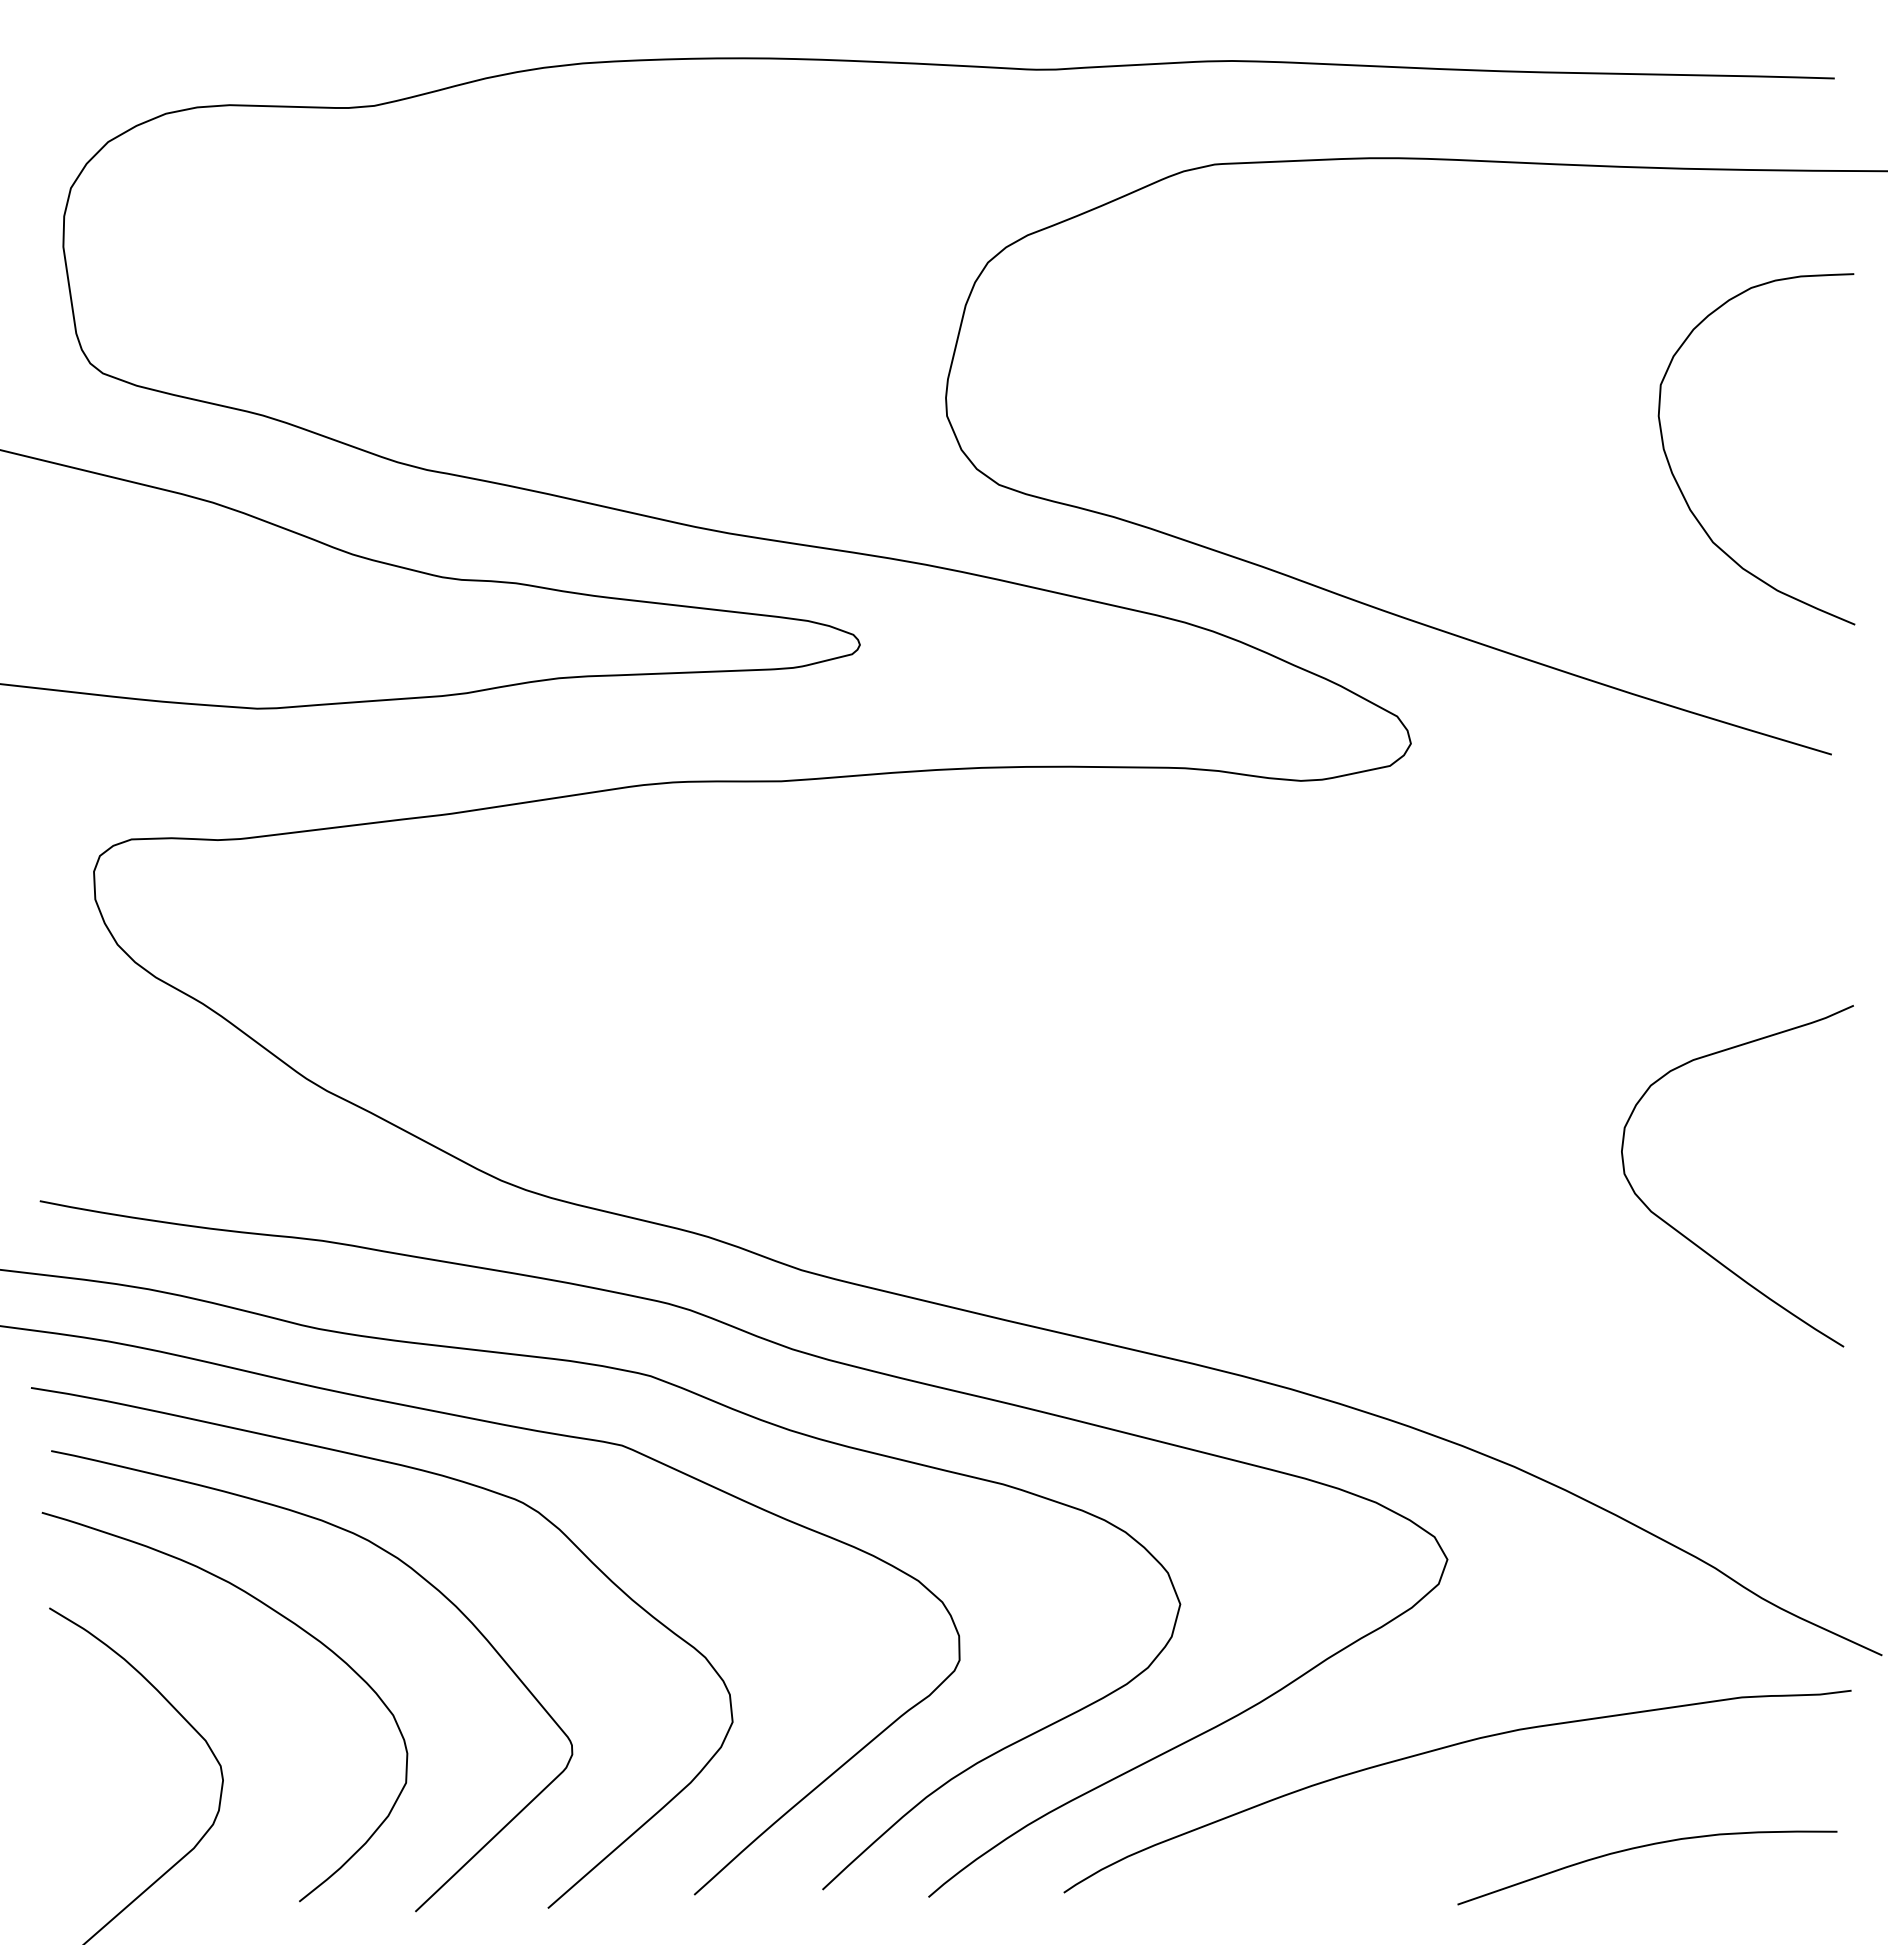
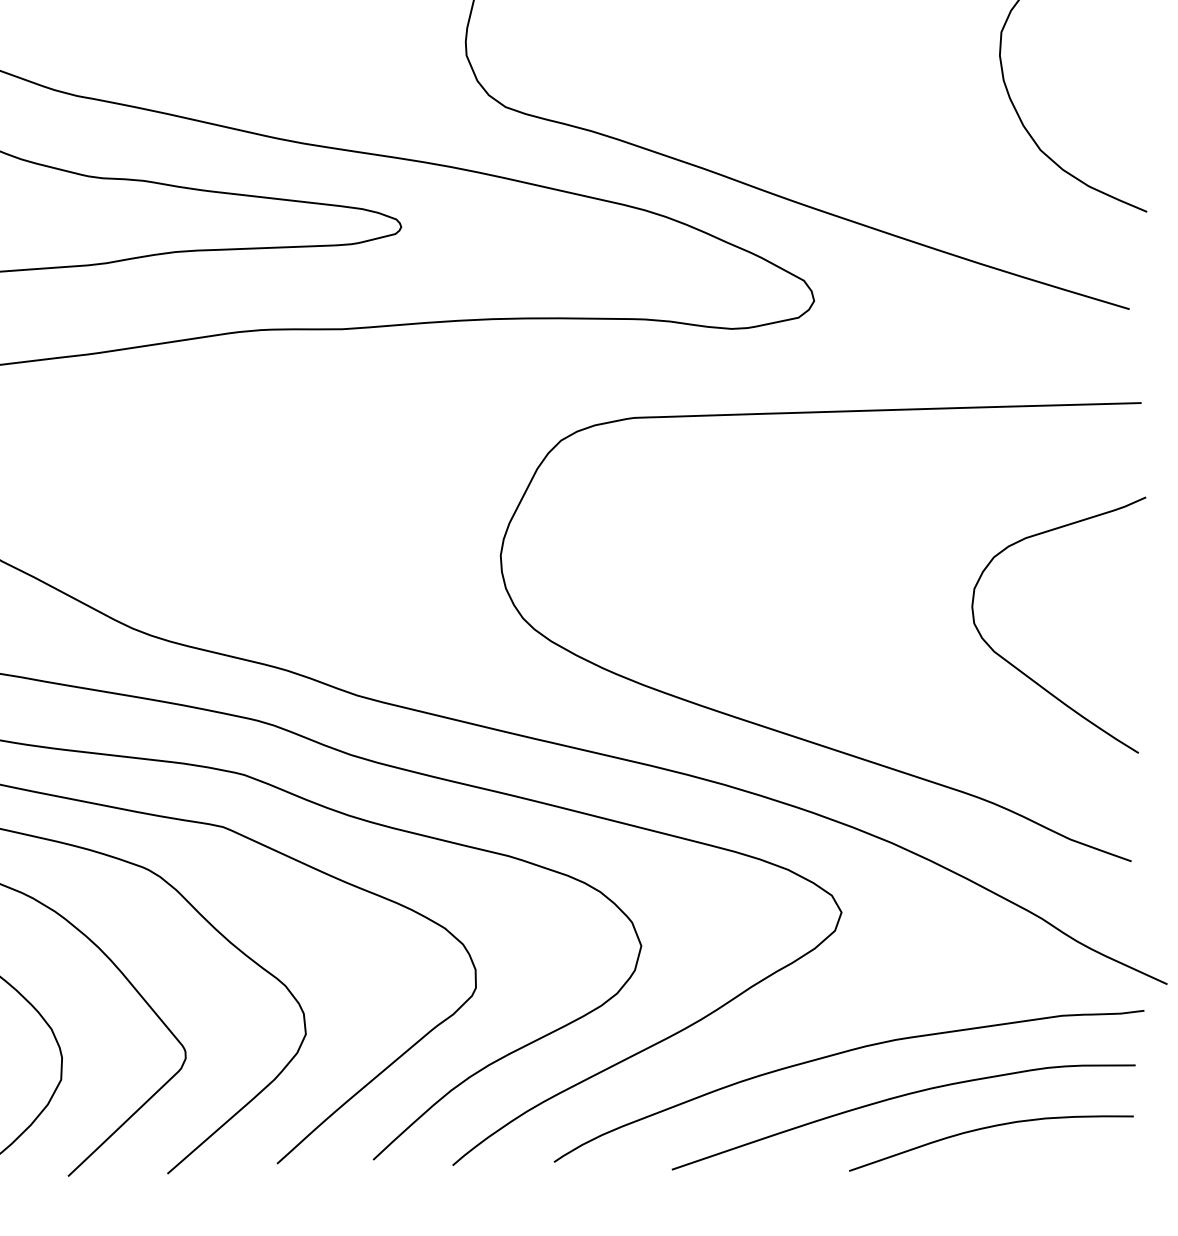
curve: (1374, 1320) -> (786, 733), added
curve: (1524, 1806) -> (899, 1097), added

